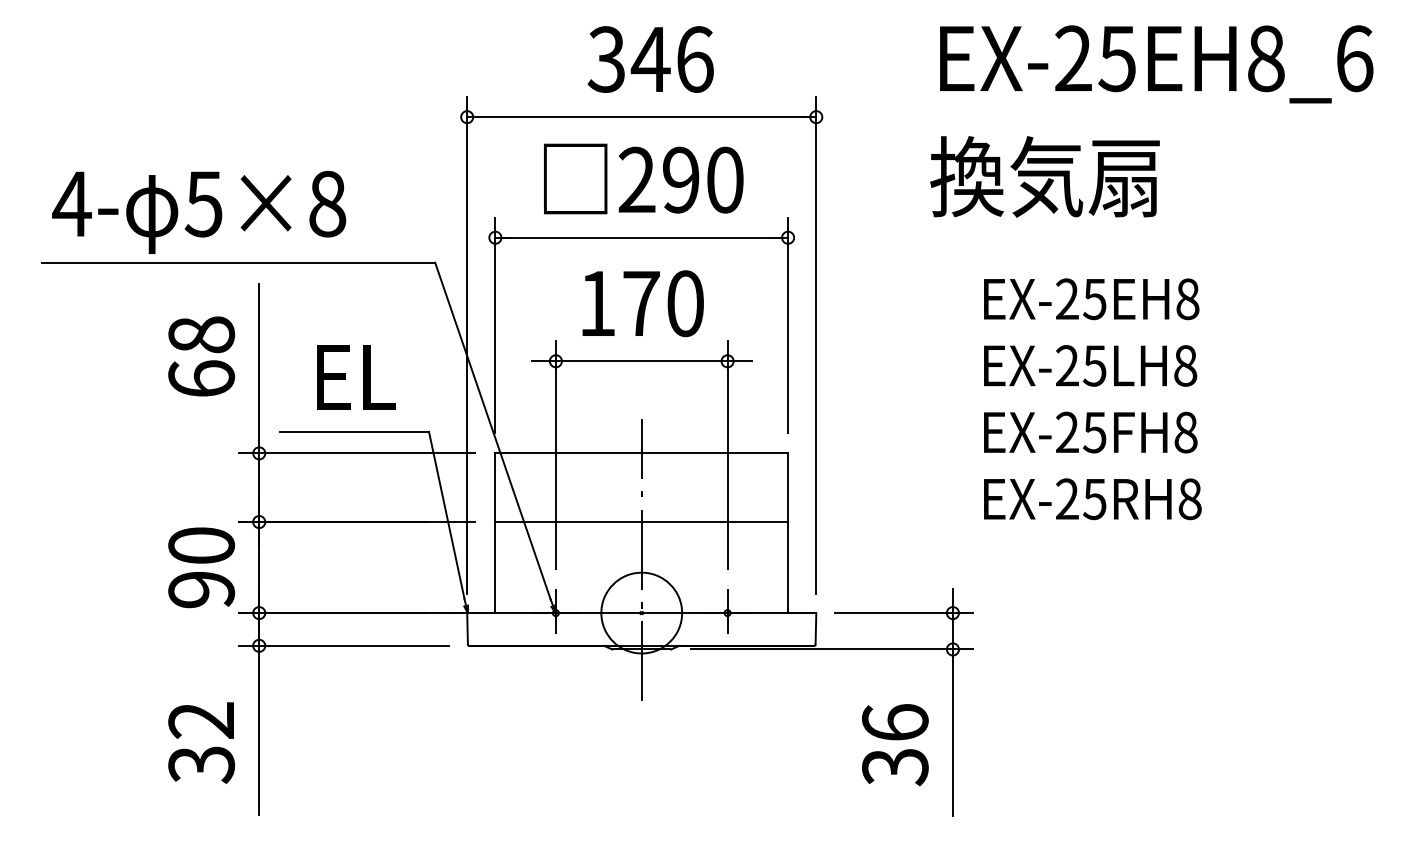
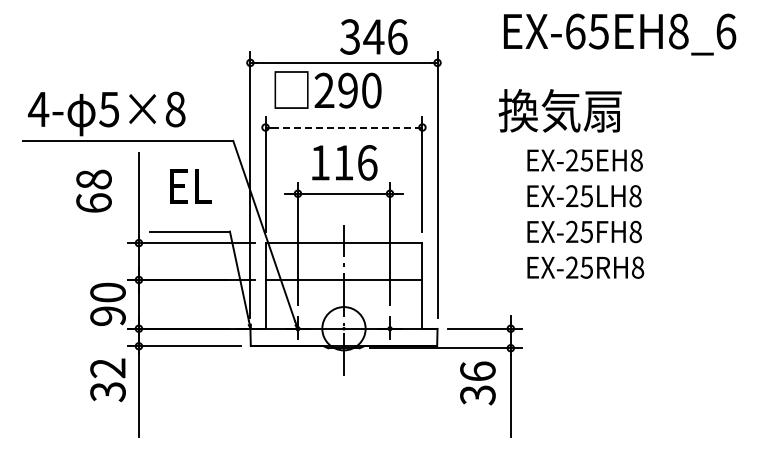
text: (650, 58) -> (373, 36), moved
text: (1073, 58) -> (575, 31), EX-25EH8_6 -> EX-65EH8_6
text: (1043, 176) -> (559, 110), moved
text: (642, 177) -> (327, 89), moved
line: (640, 237) -> (343, 127), solid -> dashed
text: (663, 302) -> (355, 162), 170 -> 116
text: (200, 355) -> (93, 190), moved
text: (355, 377) -> (190, 186), moved
text: (200, 743) -> (107, 380), moved
text: (894, 745) -> (477, 383), moved

